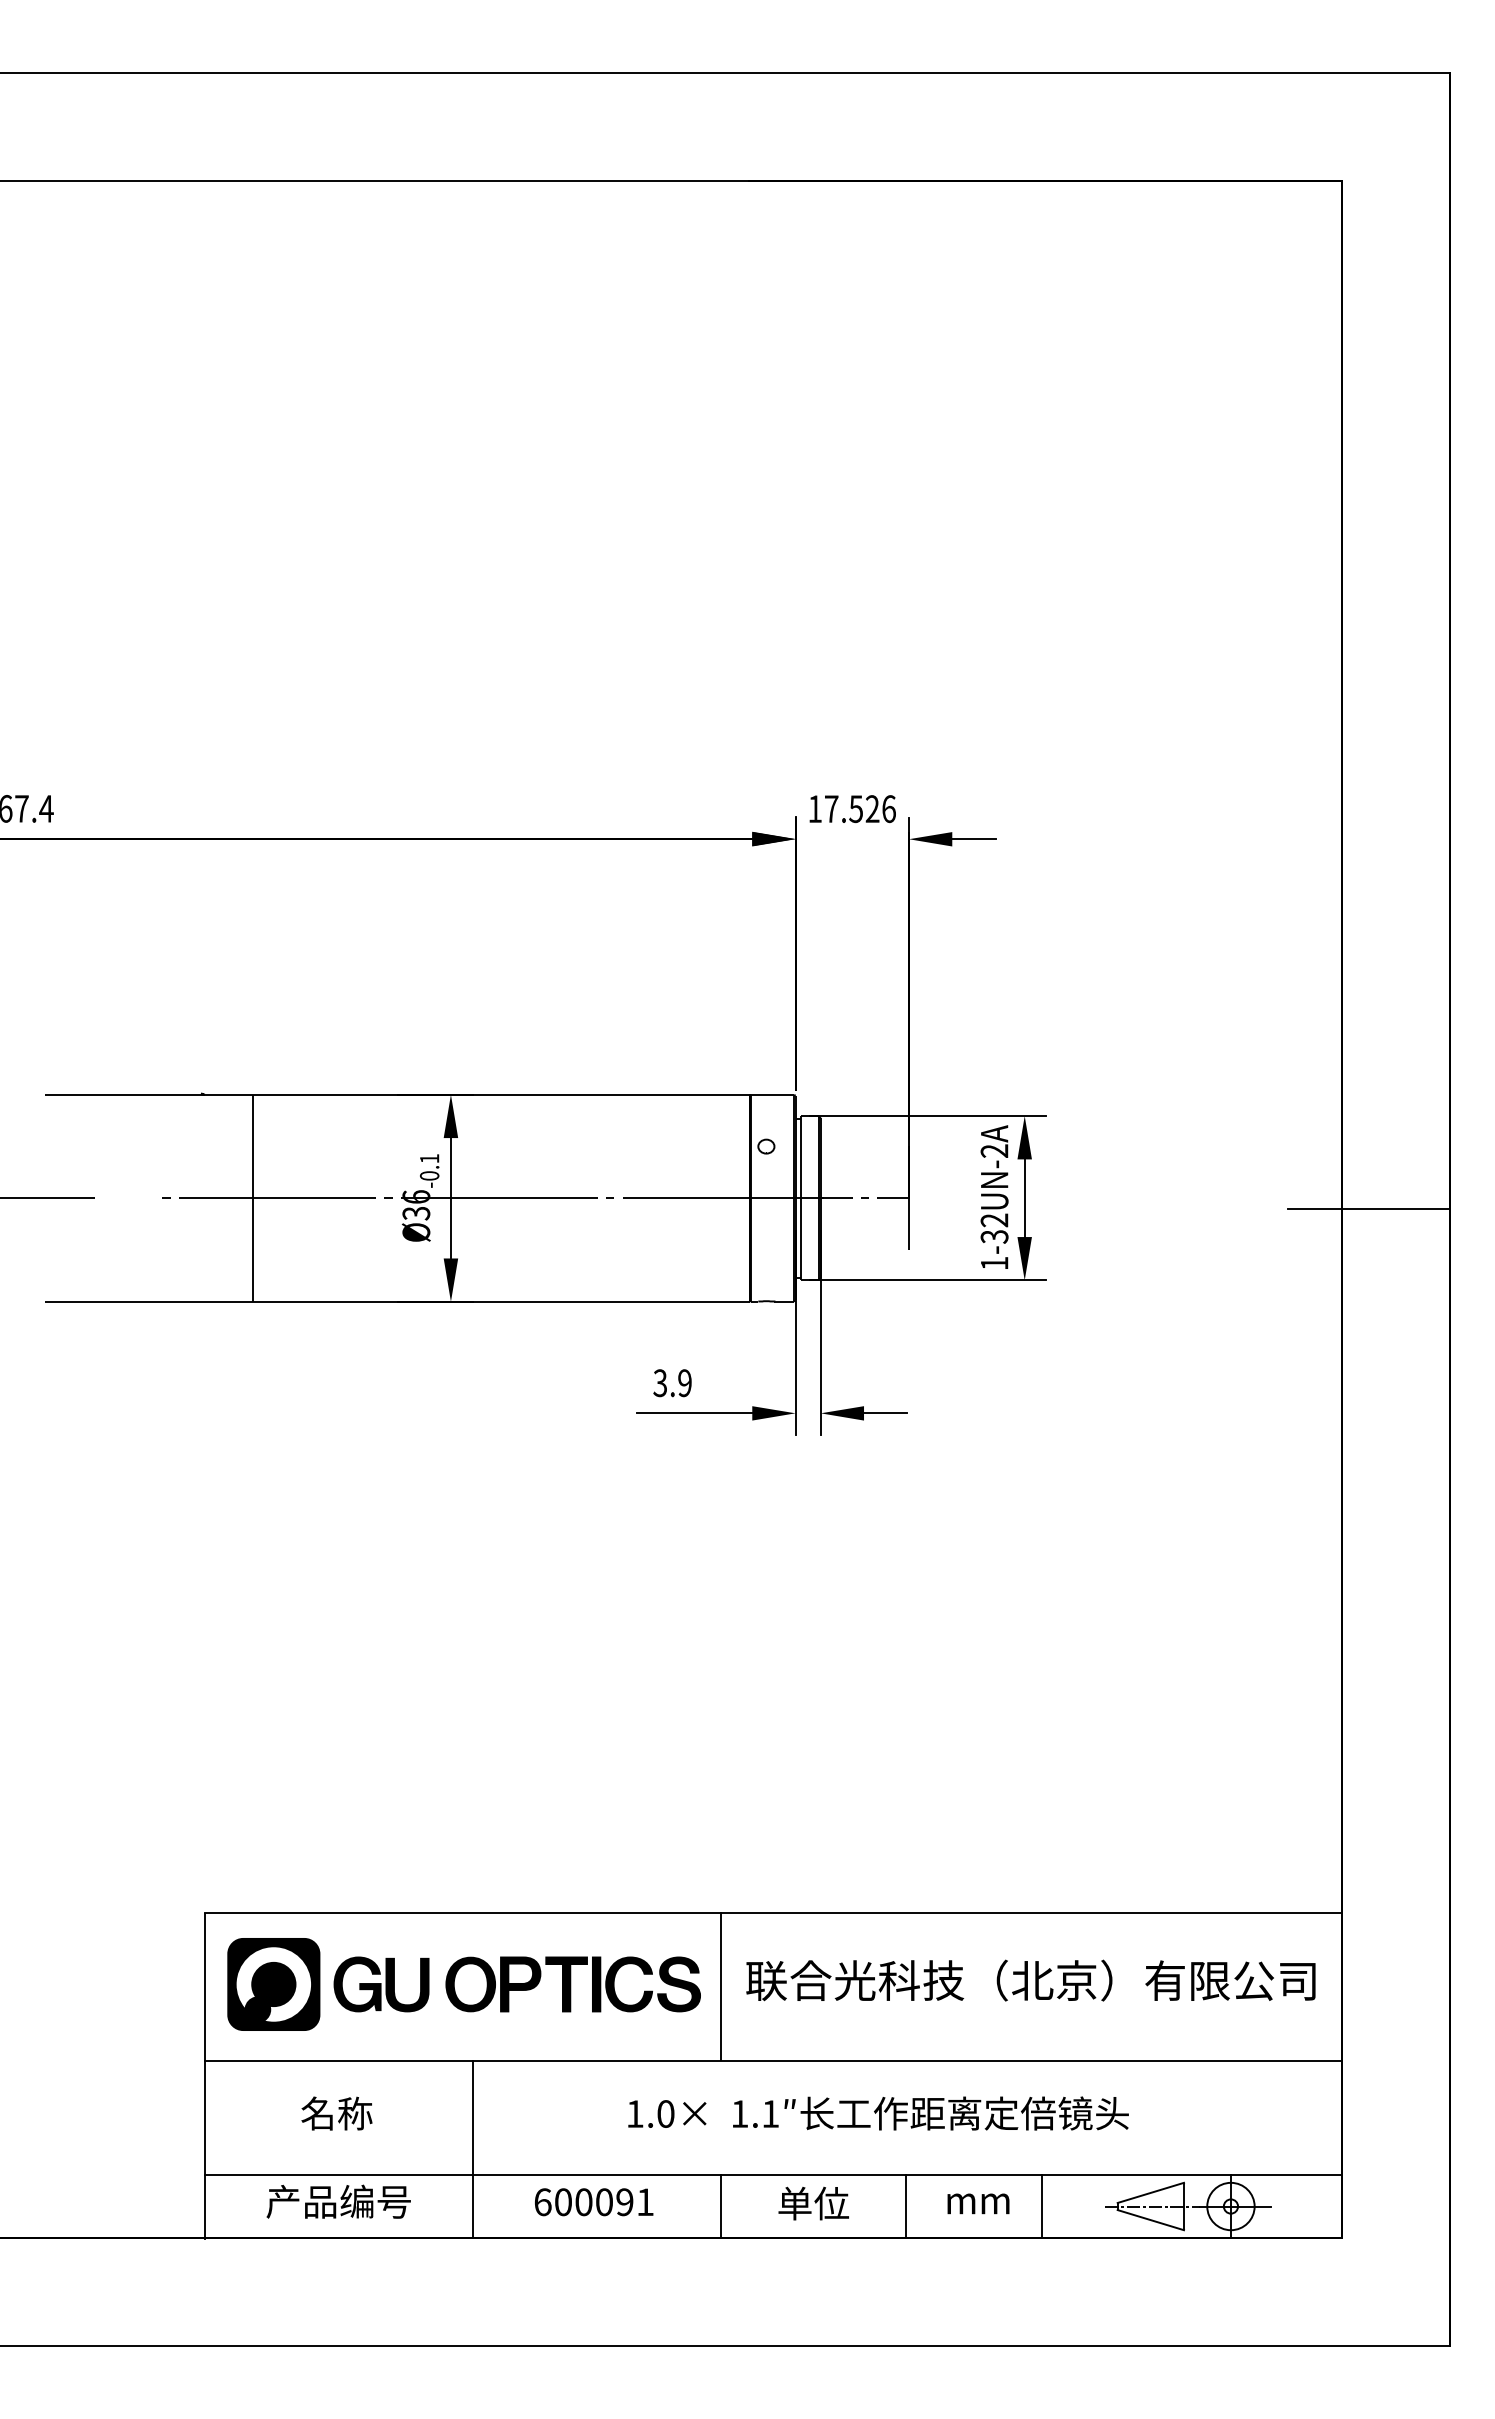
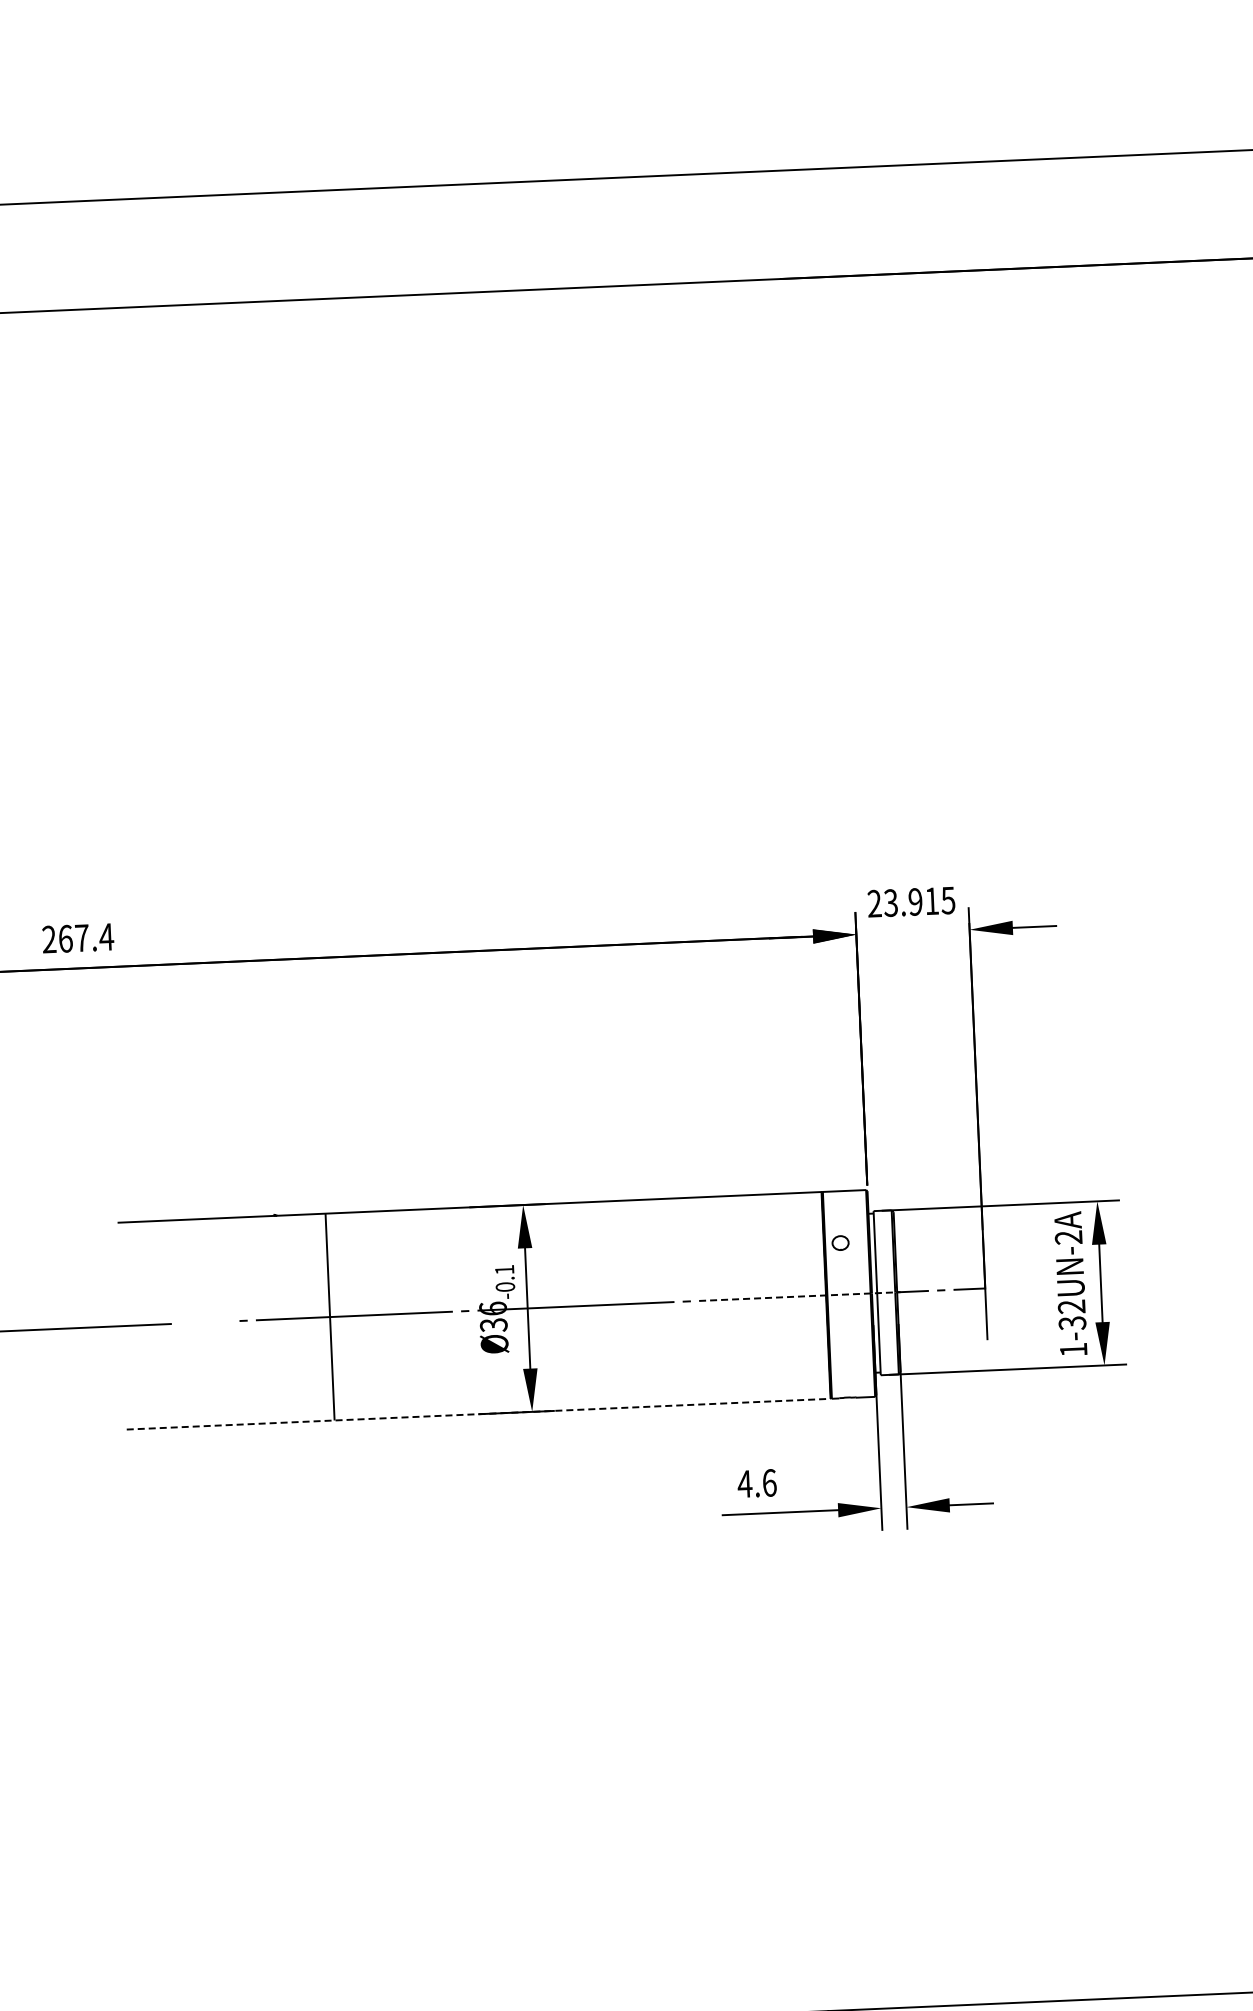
text: (851, 809) -> (910, 902), 17.526 -> 23.915
line: (721, 1198) -> (798, 1296), solid -> dashed
line: (397, 1301) -> (478, 1413), solid -> dashed
text: (671, 1383) -> (756, 1483), 3.9 -> 4.6

